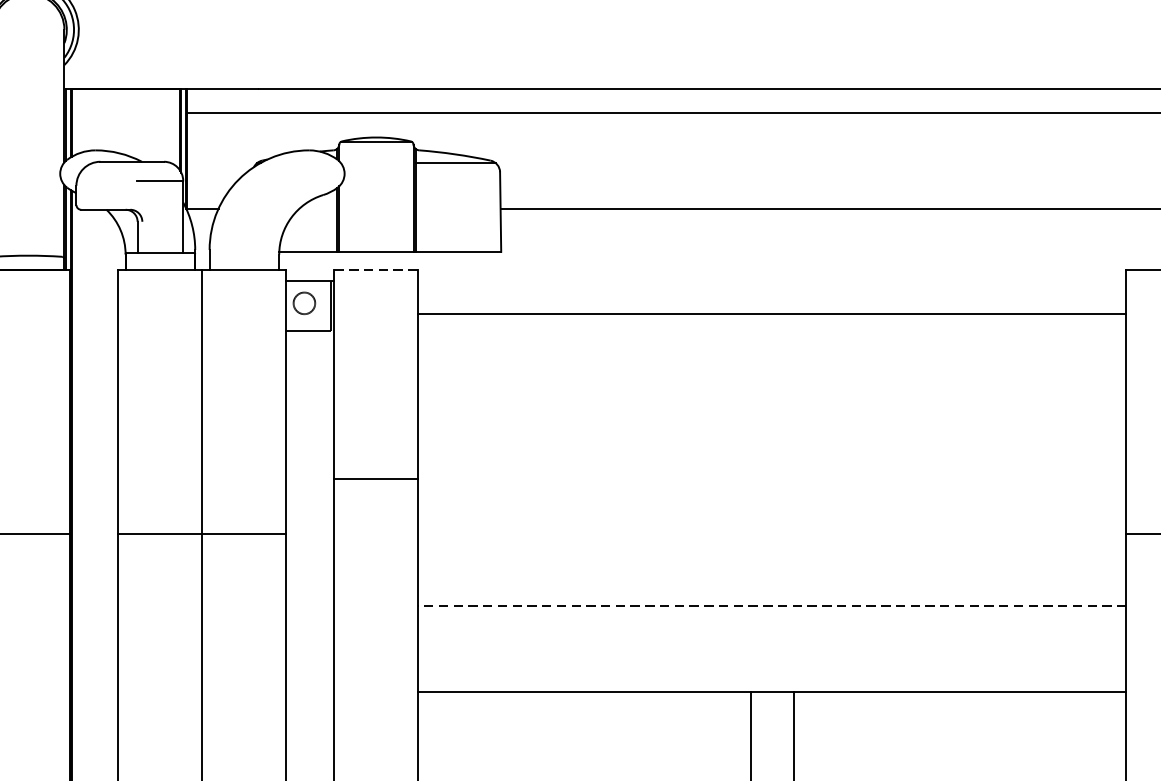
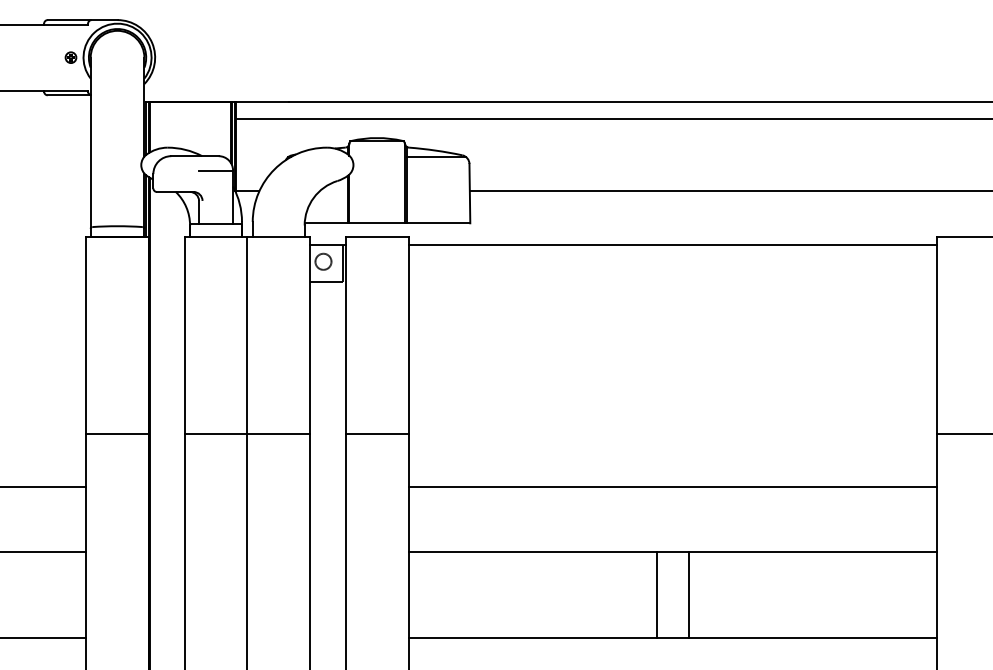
line: (376, 269) -> (377, 236), dashed -> solid
line: (772, 313) -> (672, 244), moved
line: (375, 478) -> (376, 433), moved
line: (772, 605) -> (672, 487), dashed -> solid

